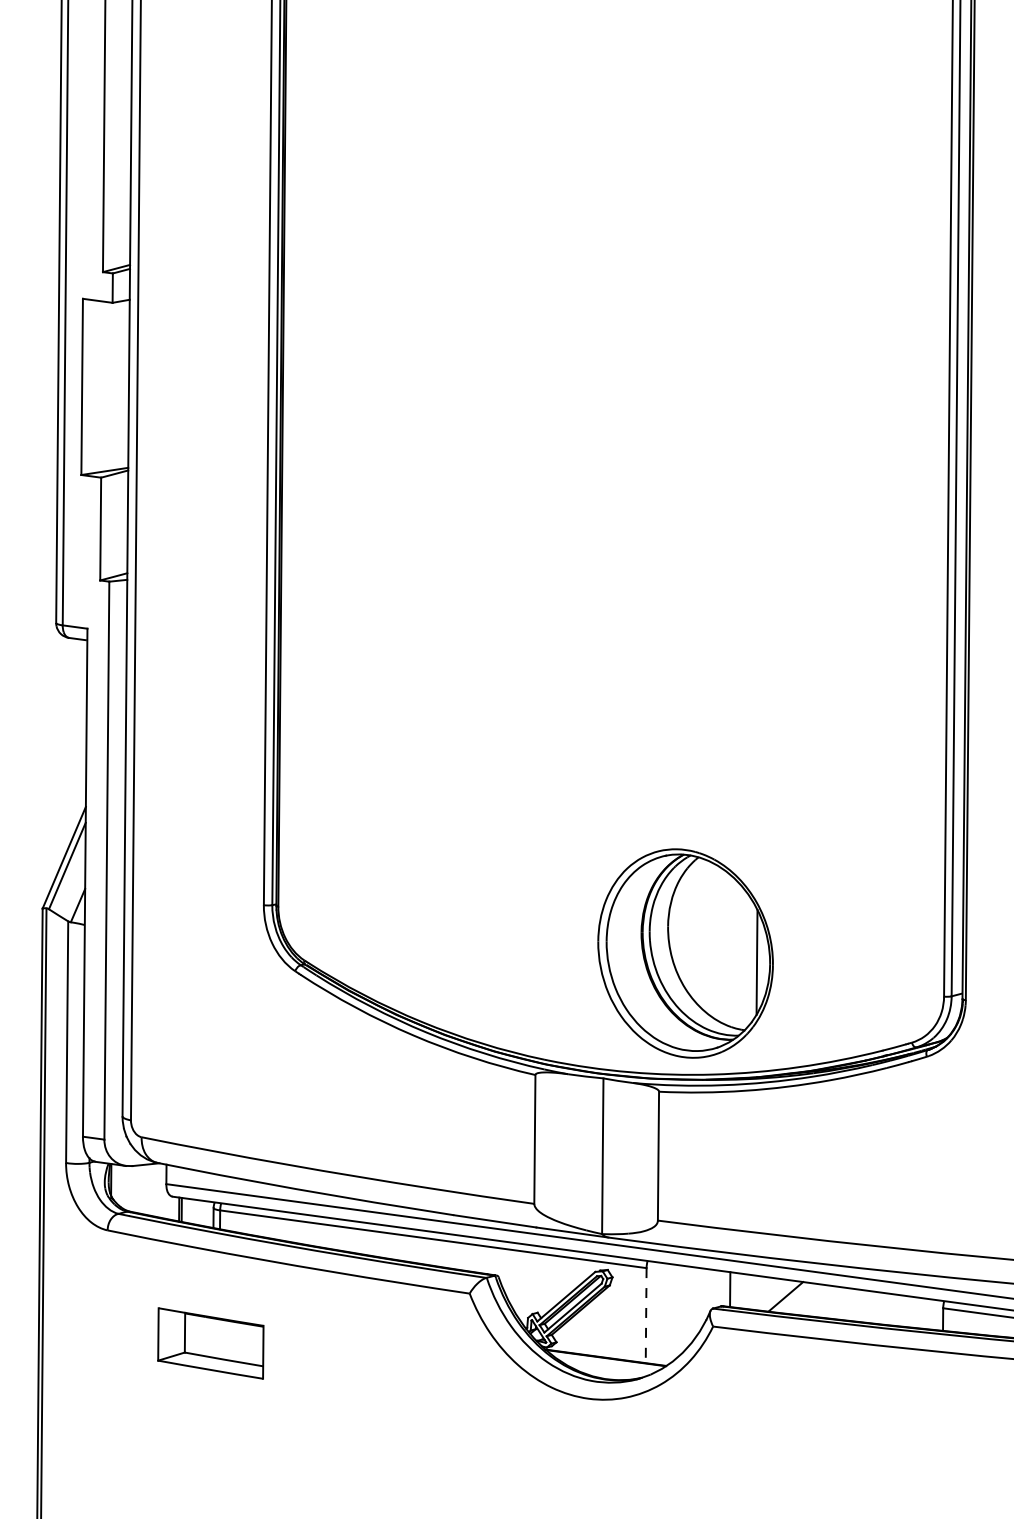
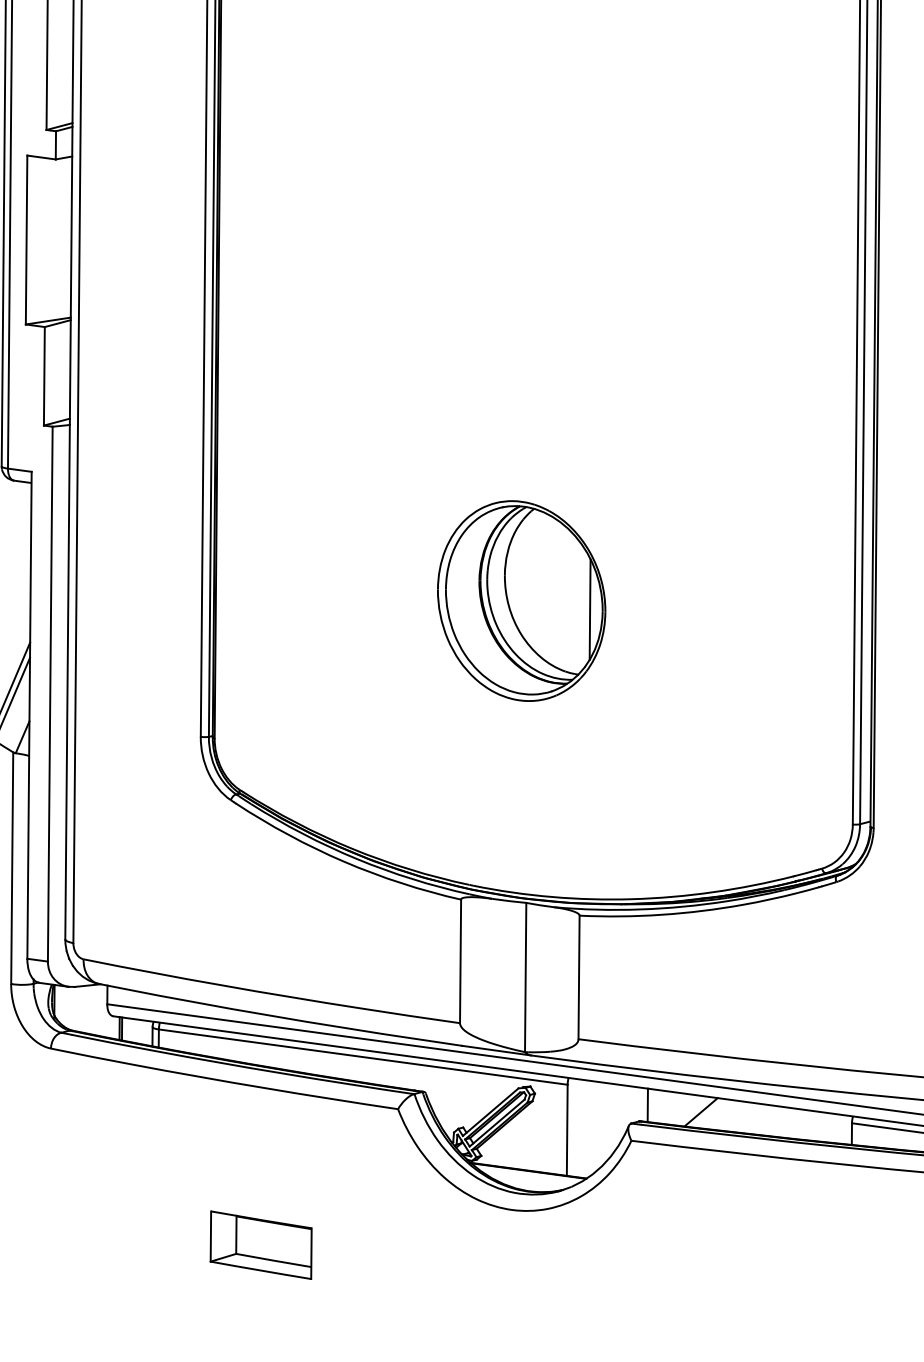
part: (685, 953) -> (521, 601), moved
line: (646, 1315) -> (567, 1130), dashed -> solid
part: (210, 1343) -> (260, 1245), moved

